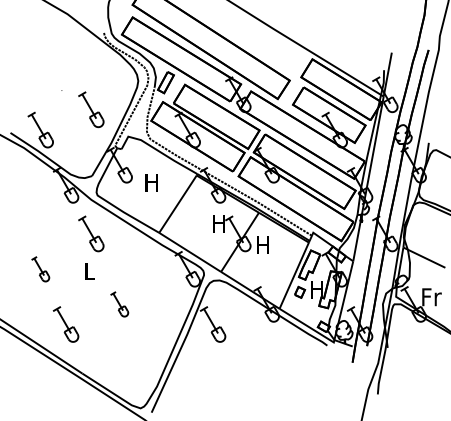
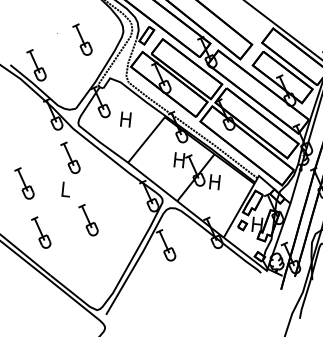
part: (91, 109) -> (82, 39), moved
part: (40, 269) -> (24, 183), size x1.43
part: (119, 304) -> (88, 220), size x1.43

